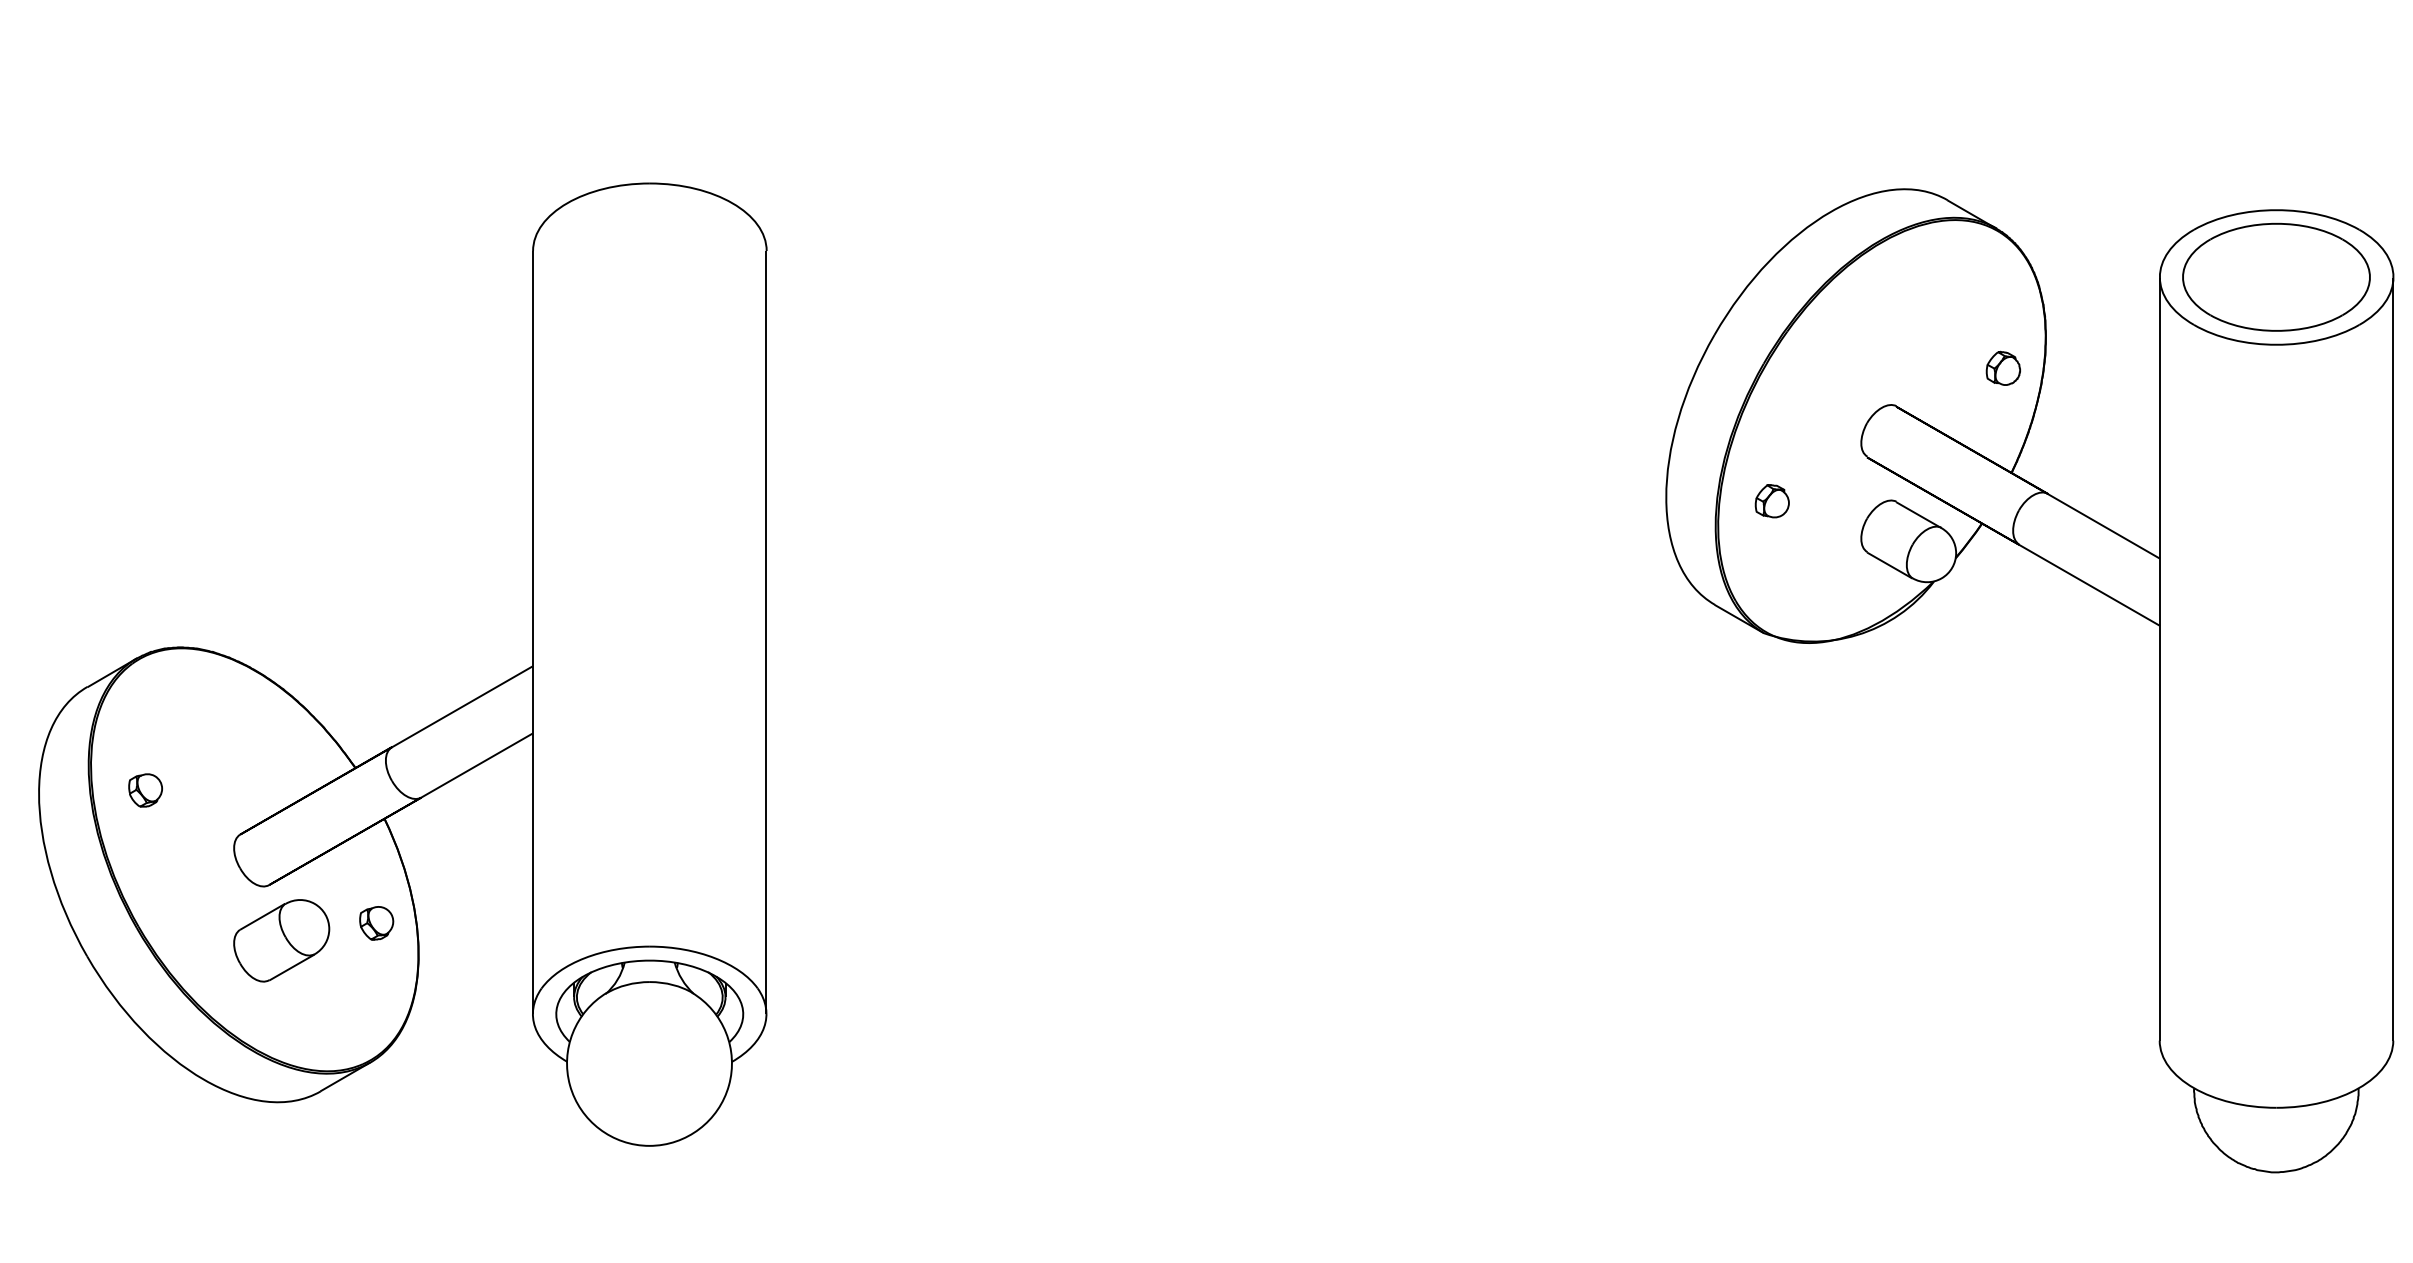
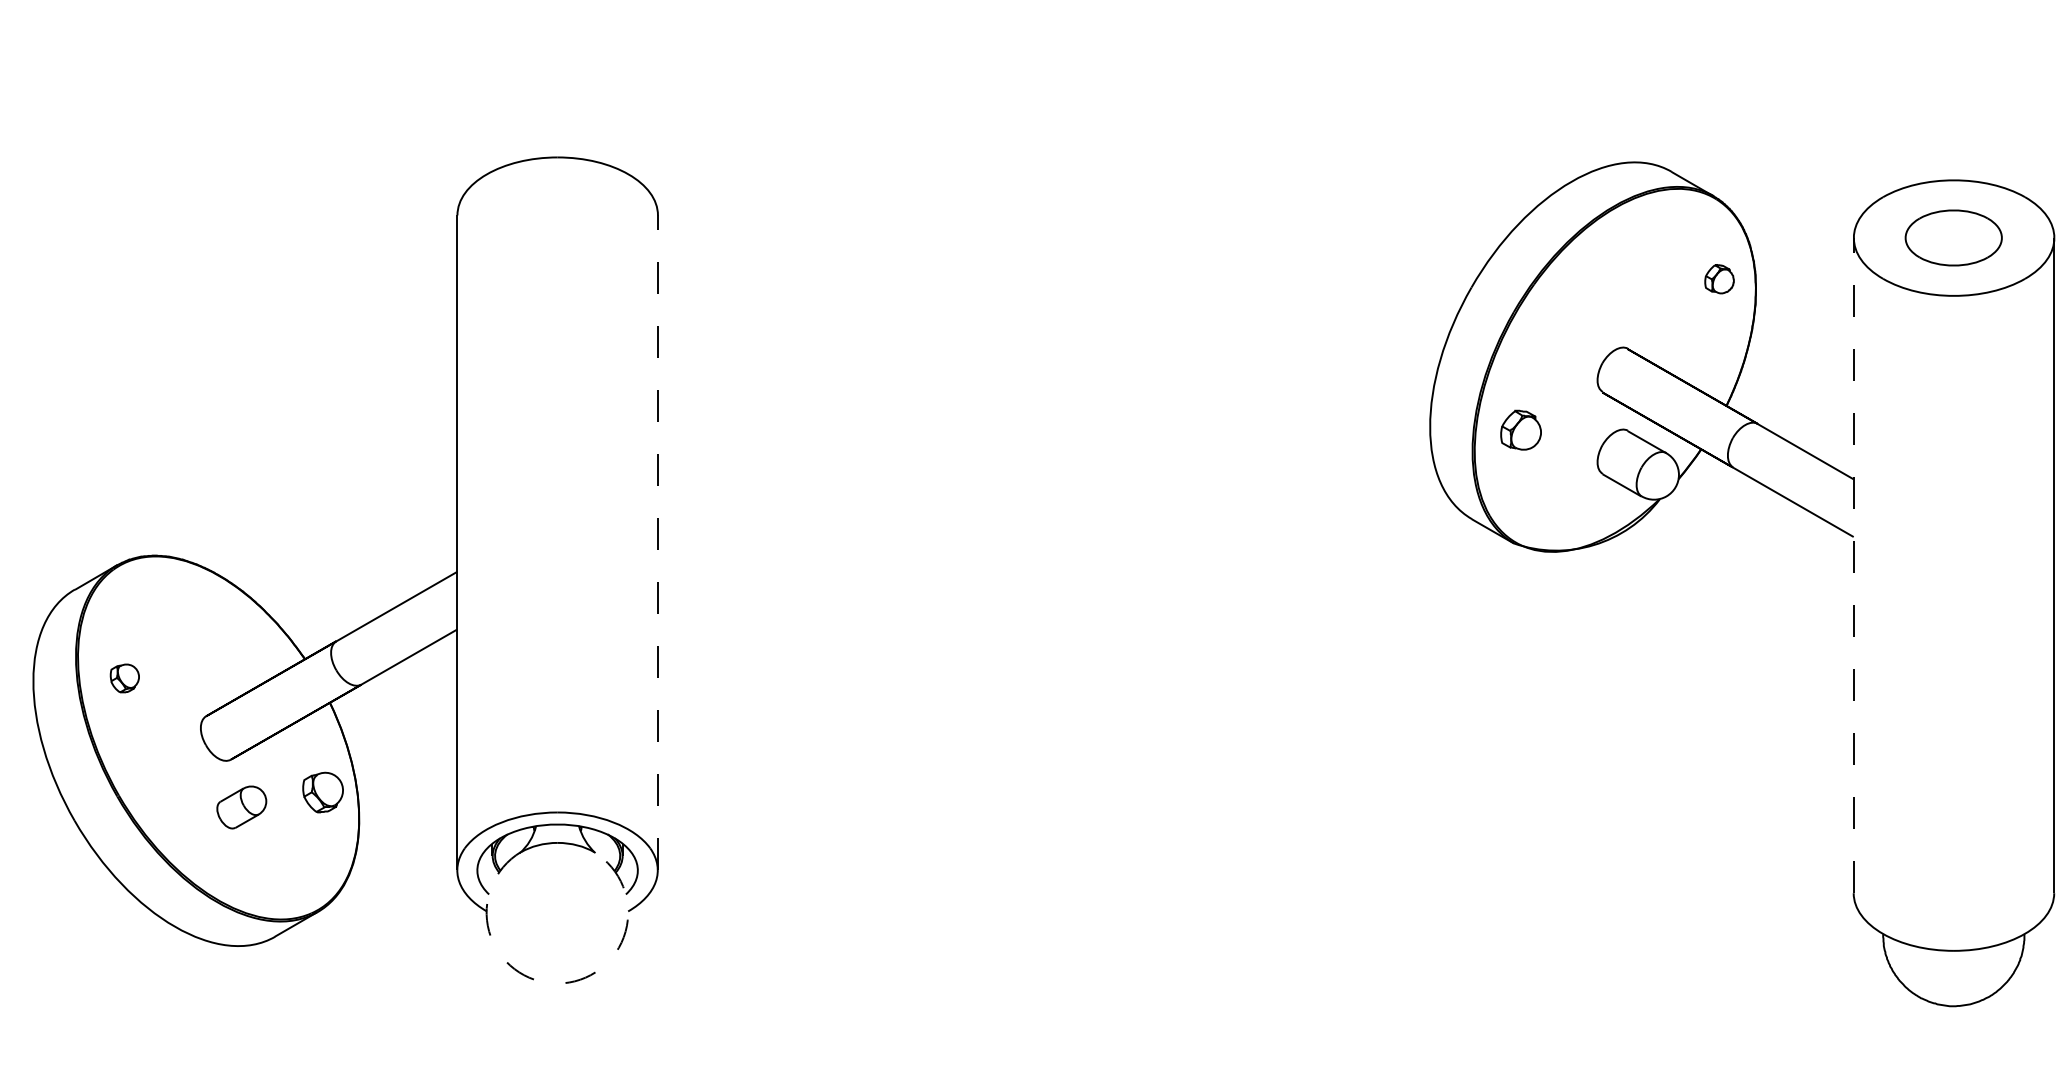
part: (2275, 276) -> (1953, 237), size x0.6
part: (2003, 368) -> (1719, 279), moved
part: (1772, 500) -> (1521, 429), size x1.4
line: (766, 632) -> (657, 542), solid -> dashed
line: (2159, 658) -> (1853, 565), solid -> dashed
part: (377, 923) -> (323, 792), size x1.4
part: (281, 940) -> (241, 807), size x0.6
arc: (649, 1145) -> (557, 983), solid -> dashed

